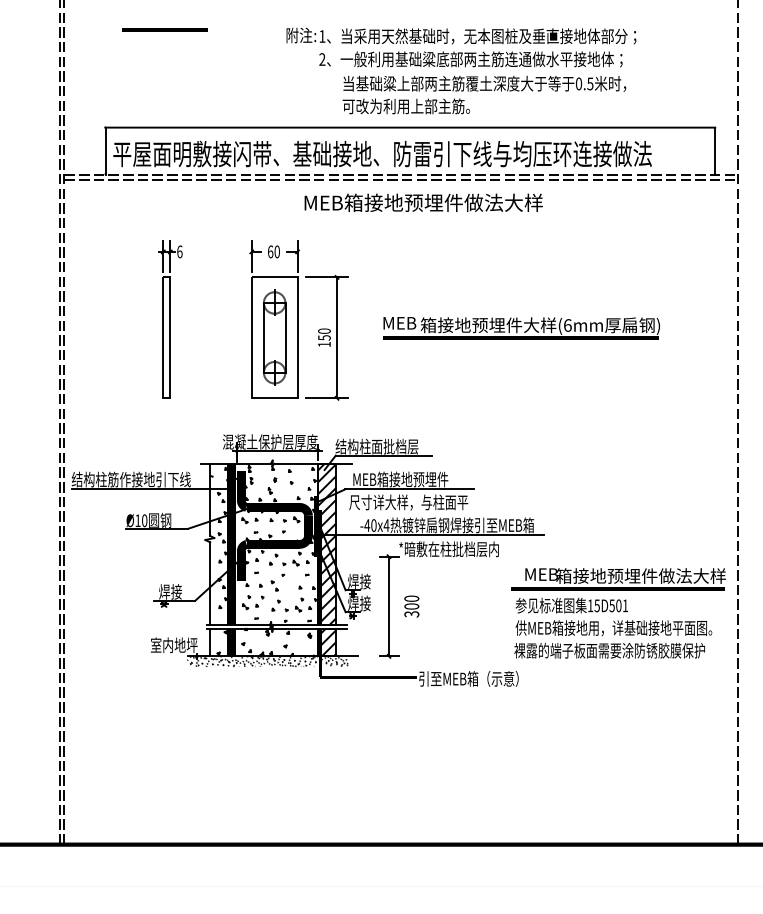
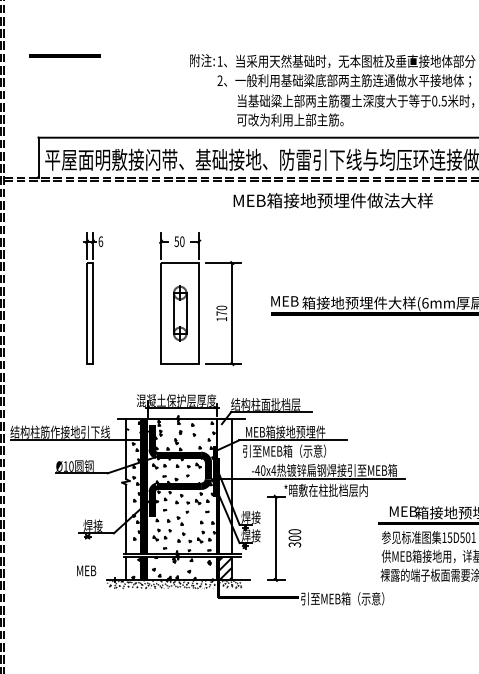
line: (164, 29) -> (64, 55), moved
text: (423, 202) -> (333, 200), moved
text: (270, 251) -> (176, 241), 60 -> 50
part: (274, 337) -> (180, 313), size x0.7
text: (324, 337) -> (221, 313), 150 -> 170
text: (408, 502) -> (292, 451), 尺寸详大样，与柱面平 -> 引至MEB箱（示意）
hatch: (327, 544) -> (224, 486), removed
text: (174, 645) -> (96, 570), 室内地坪 -> MEB

